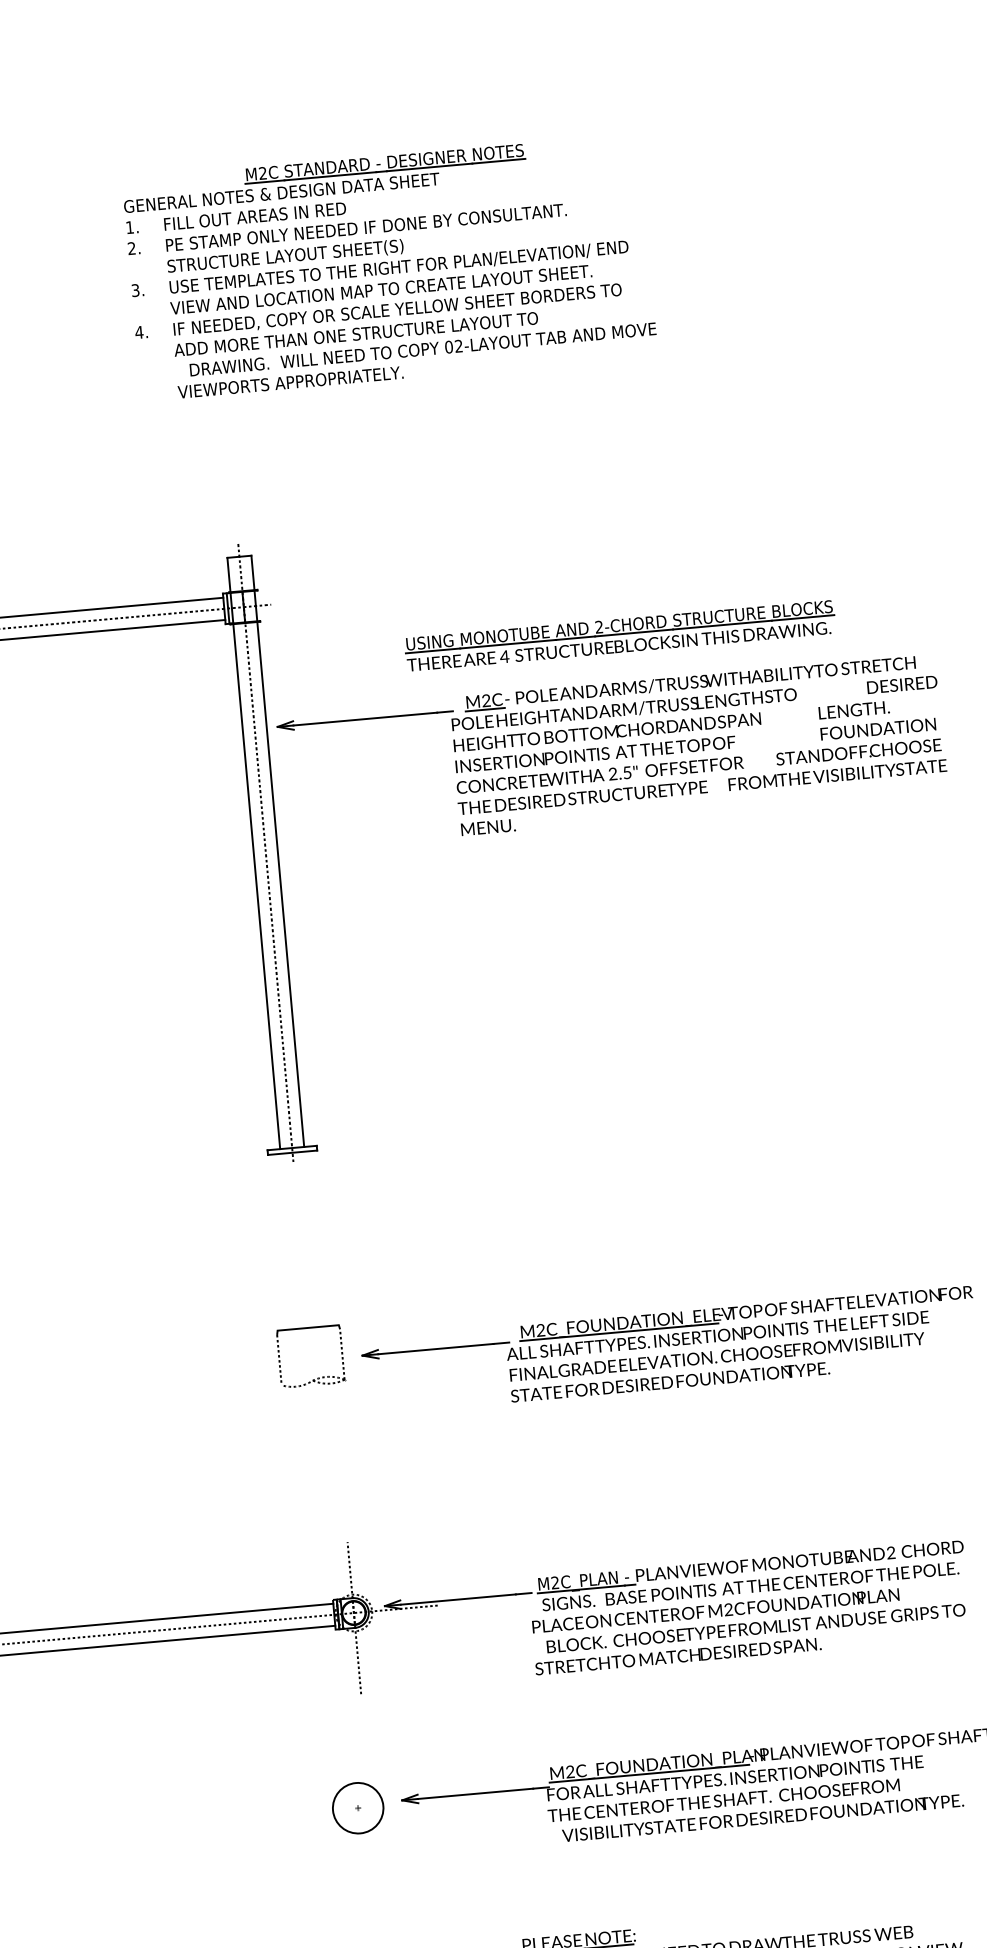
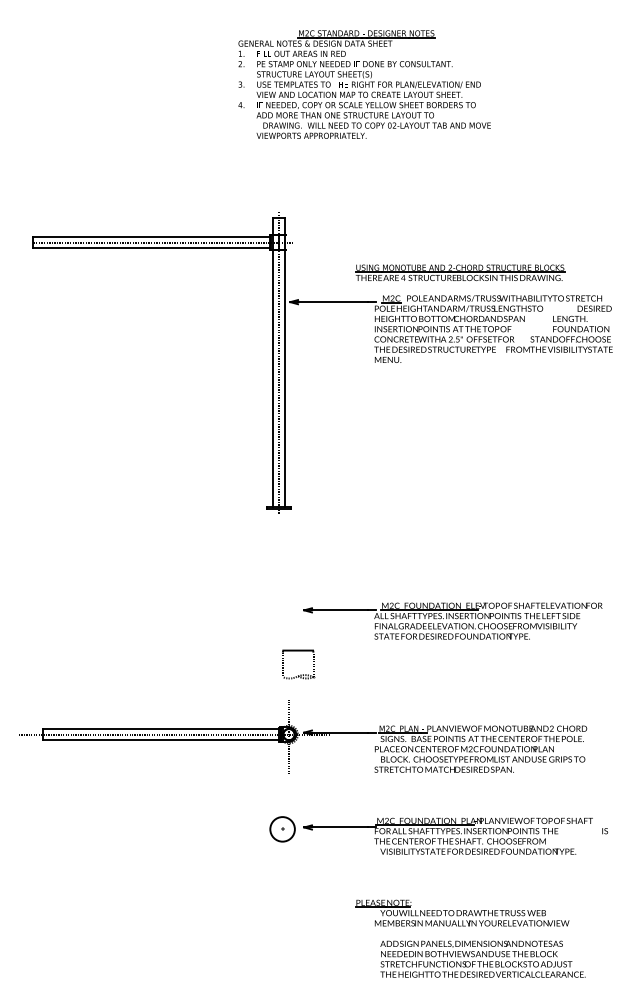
part: (317, 1376) -> (300, 674), moved

